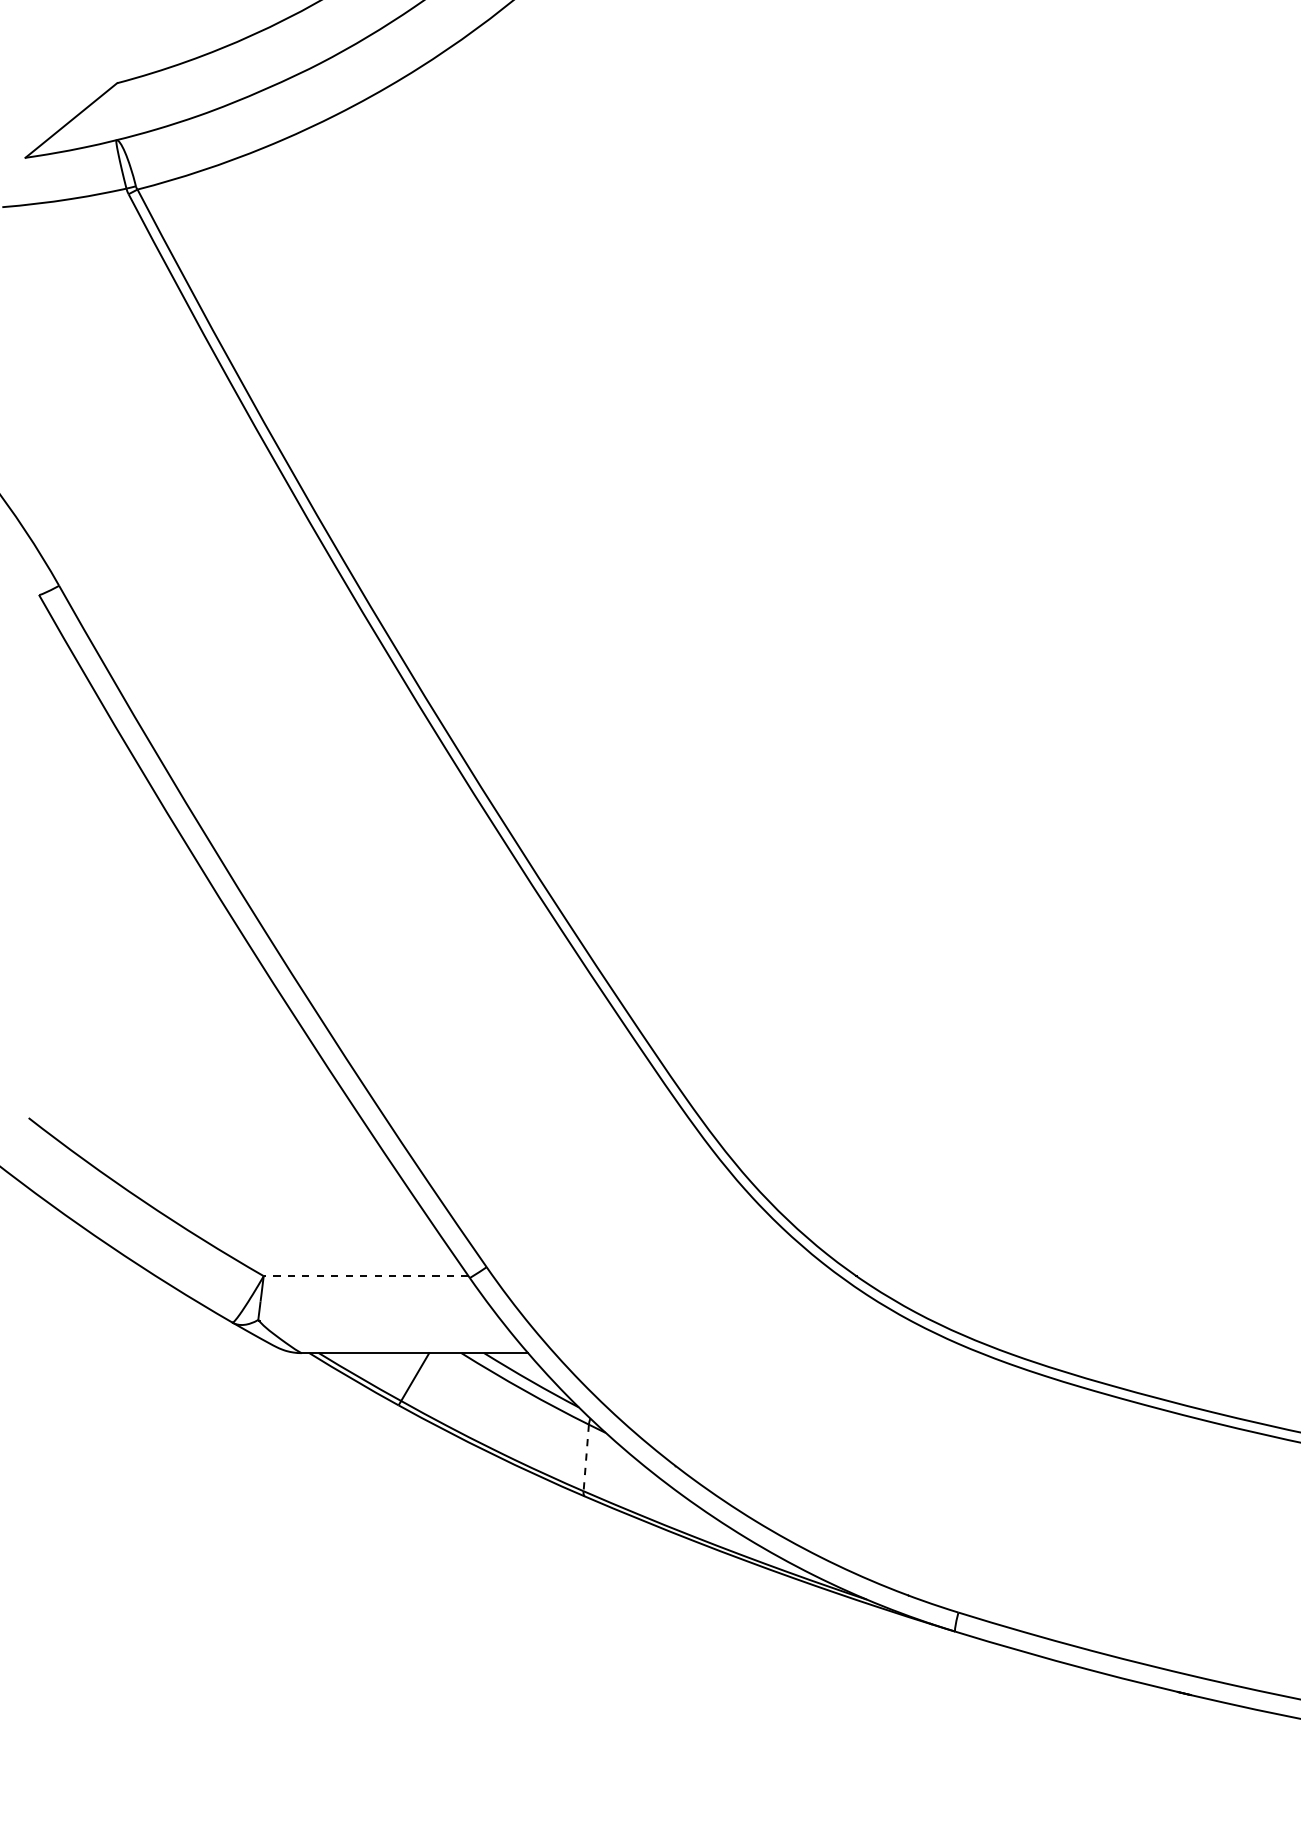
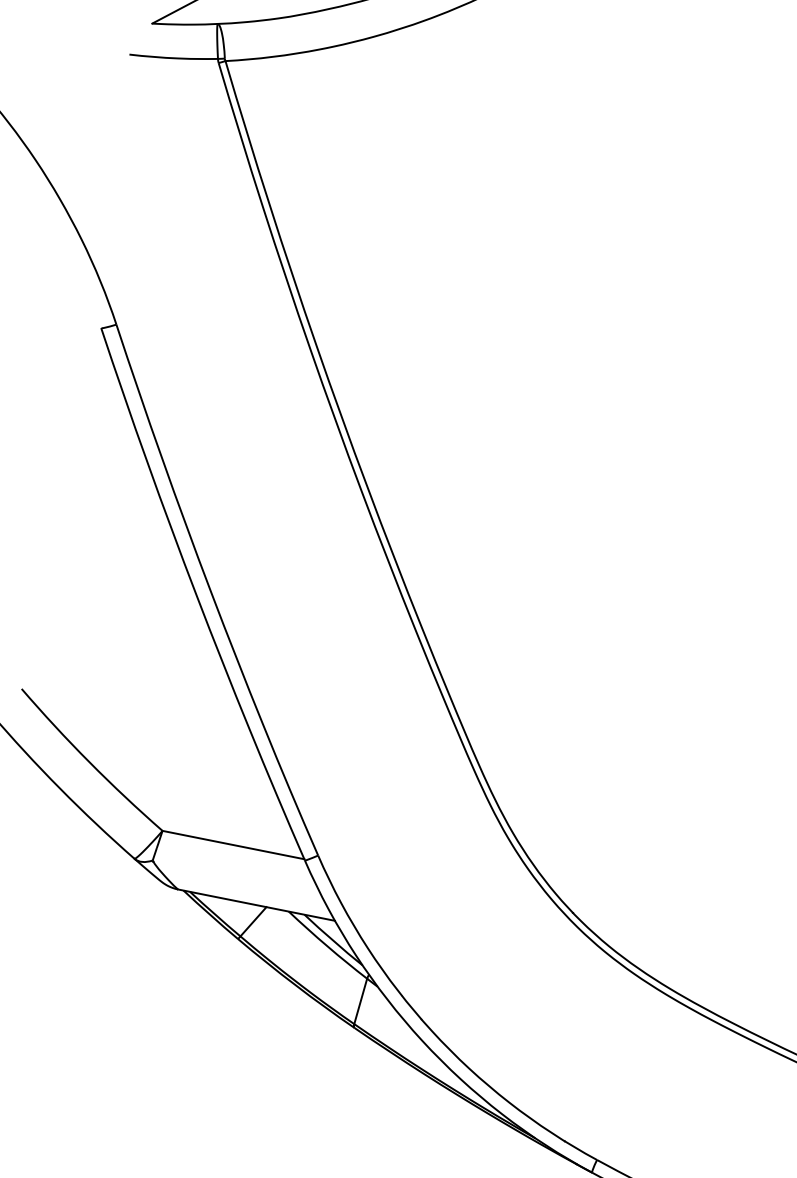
line: (365, 1276) -> (232, 845), dashed -> solid
line: (586, 1458) -> (360, 1001), dashed -> solid

